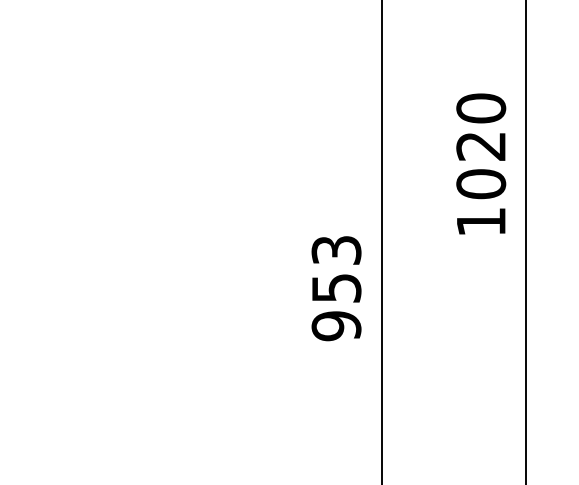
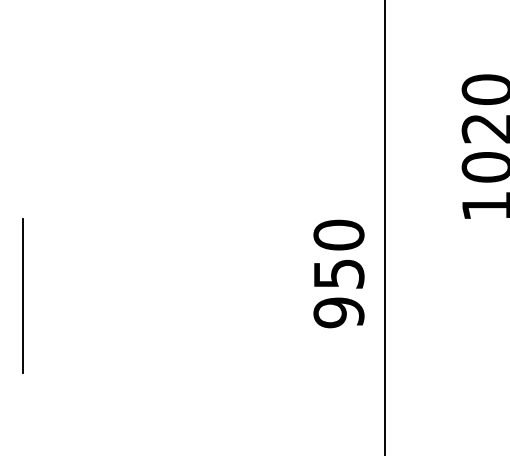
text: (336, 250) -> (338, 235), 953 -> 950
line: (28, 309) -> (23, 295), added

